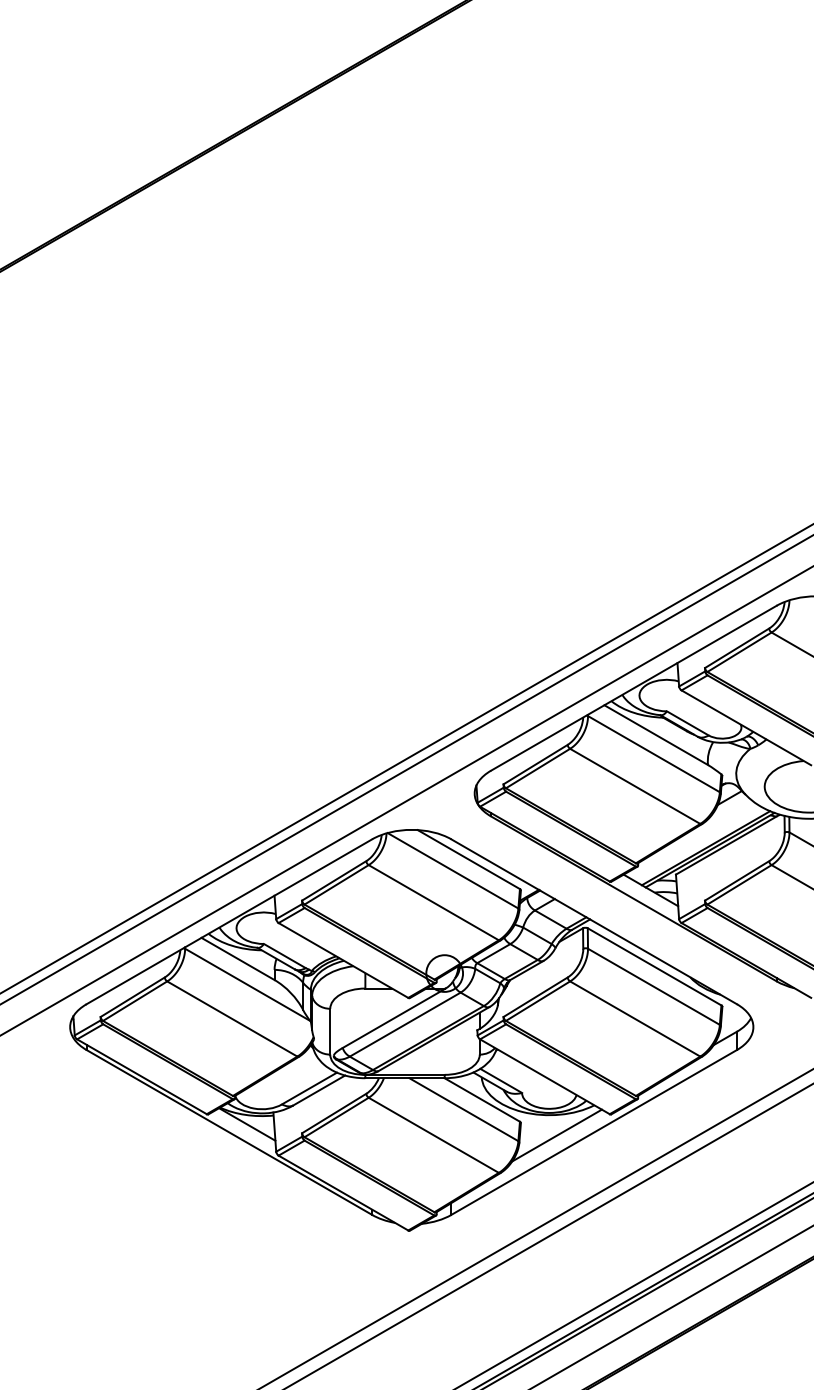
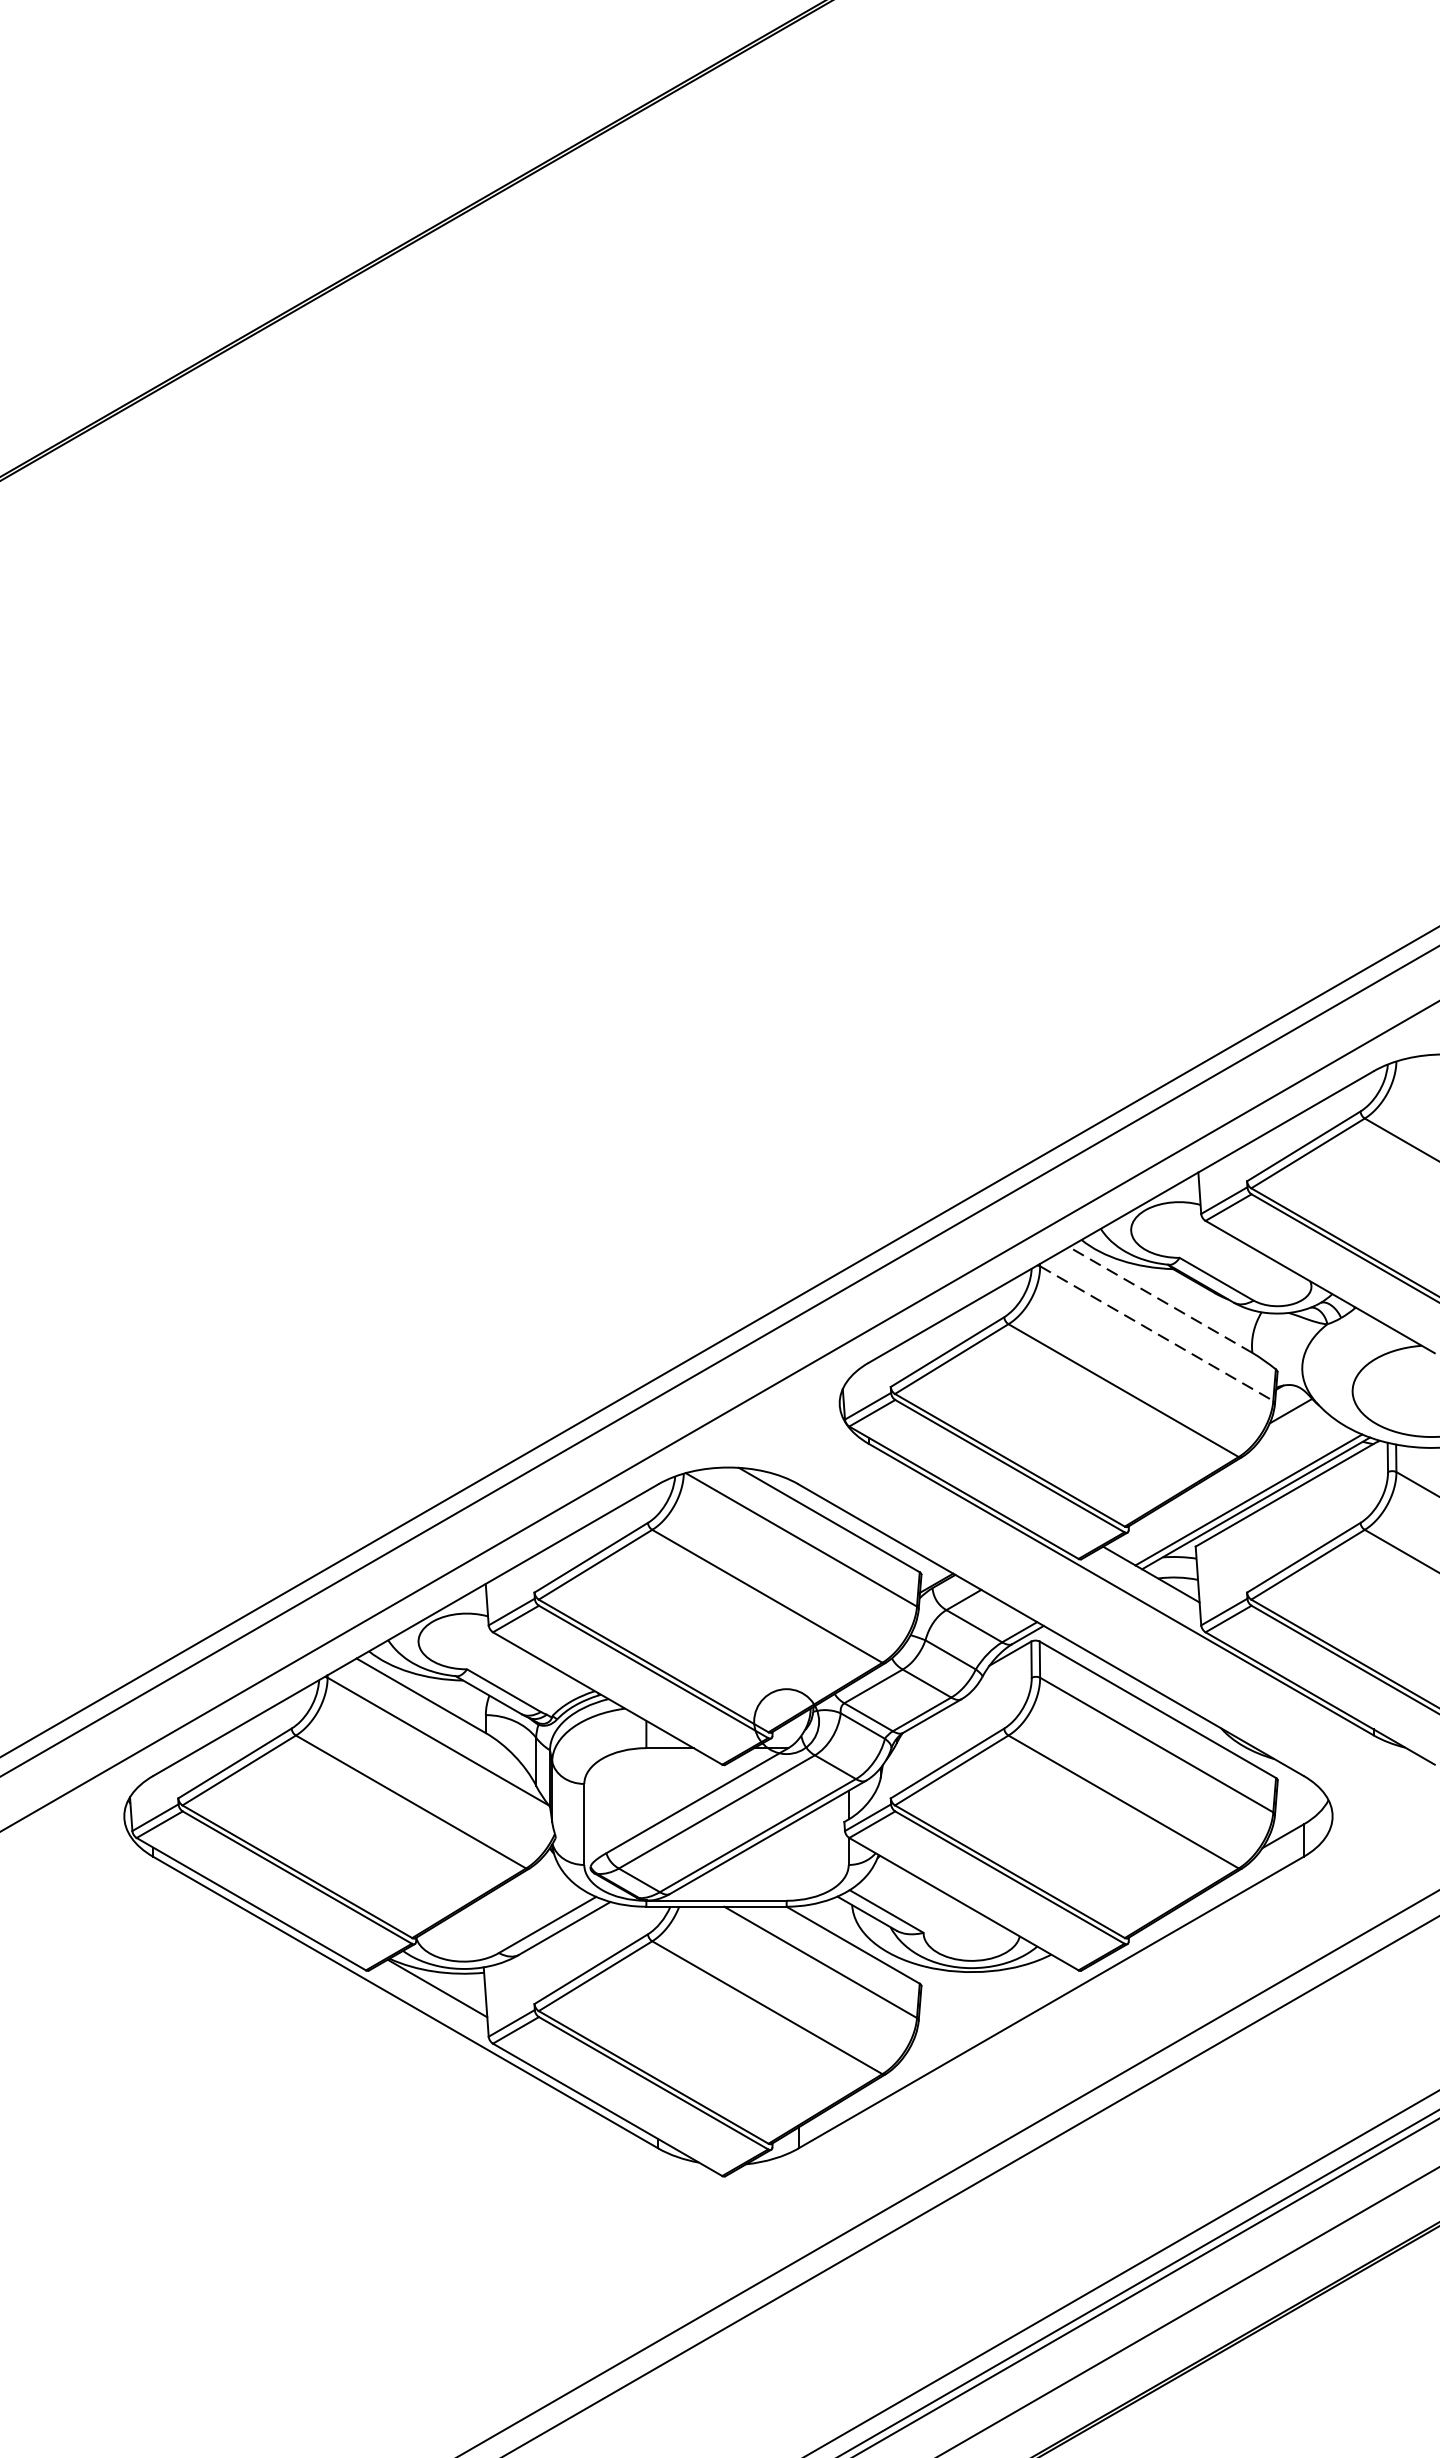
line: (656, 735) -> (1161, 1300), solid -> dashed
line: (654, 754) -> (1157, 1334), solid -> dashed
line: (556, 1135) -> (984, 2008), removed

